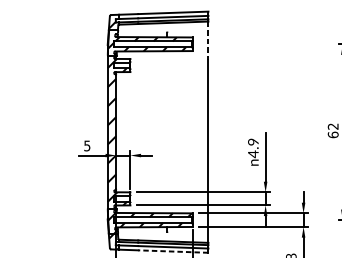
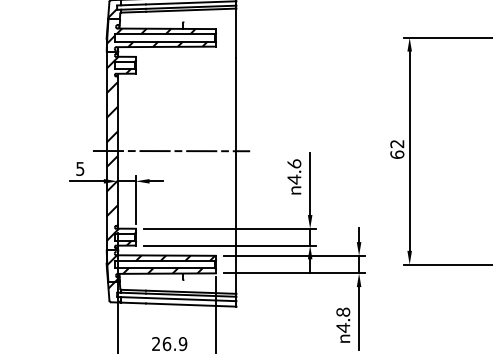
line: (208, 40) -> (236, 33), dashed -> solid
line: (158, 132) -> (171, 151), added
text: (253, 141) -> (294, 163), 4.9 -> 4.6
line: (172, 251) -> (190, 305), dashed -> solid

